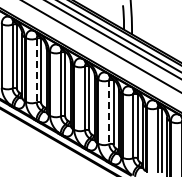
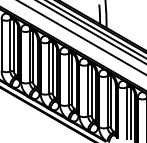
line: (36, 70) -> (29, 56), dashed -> solid
line: (109, 112) -> (88, 90), dashed -> solid

